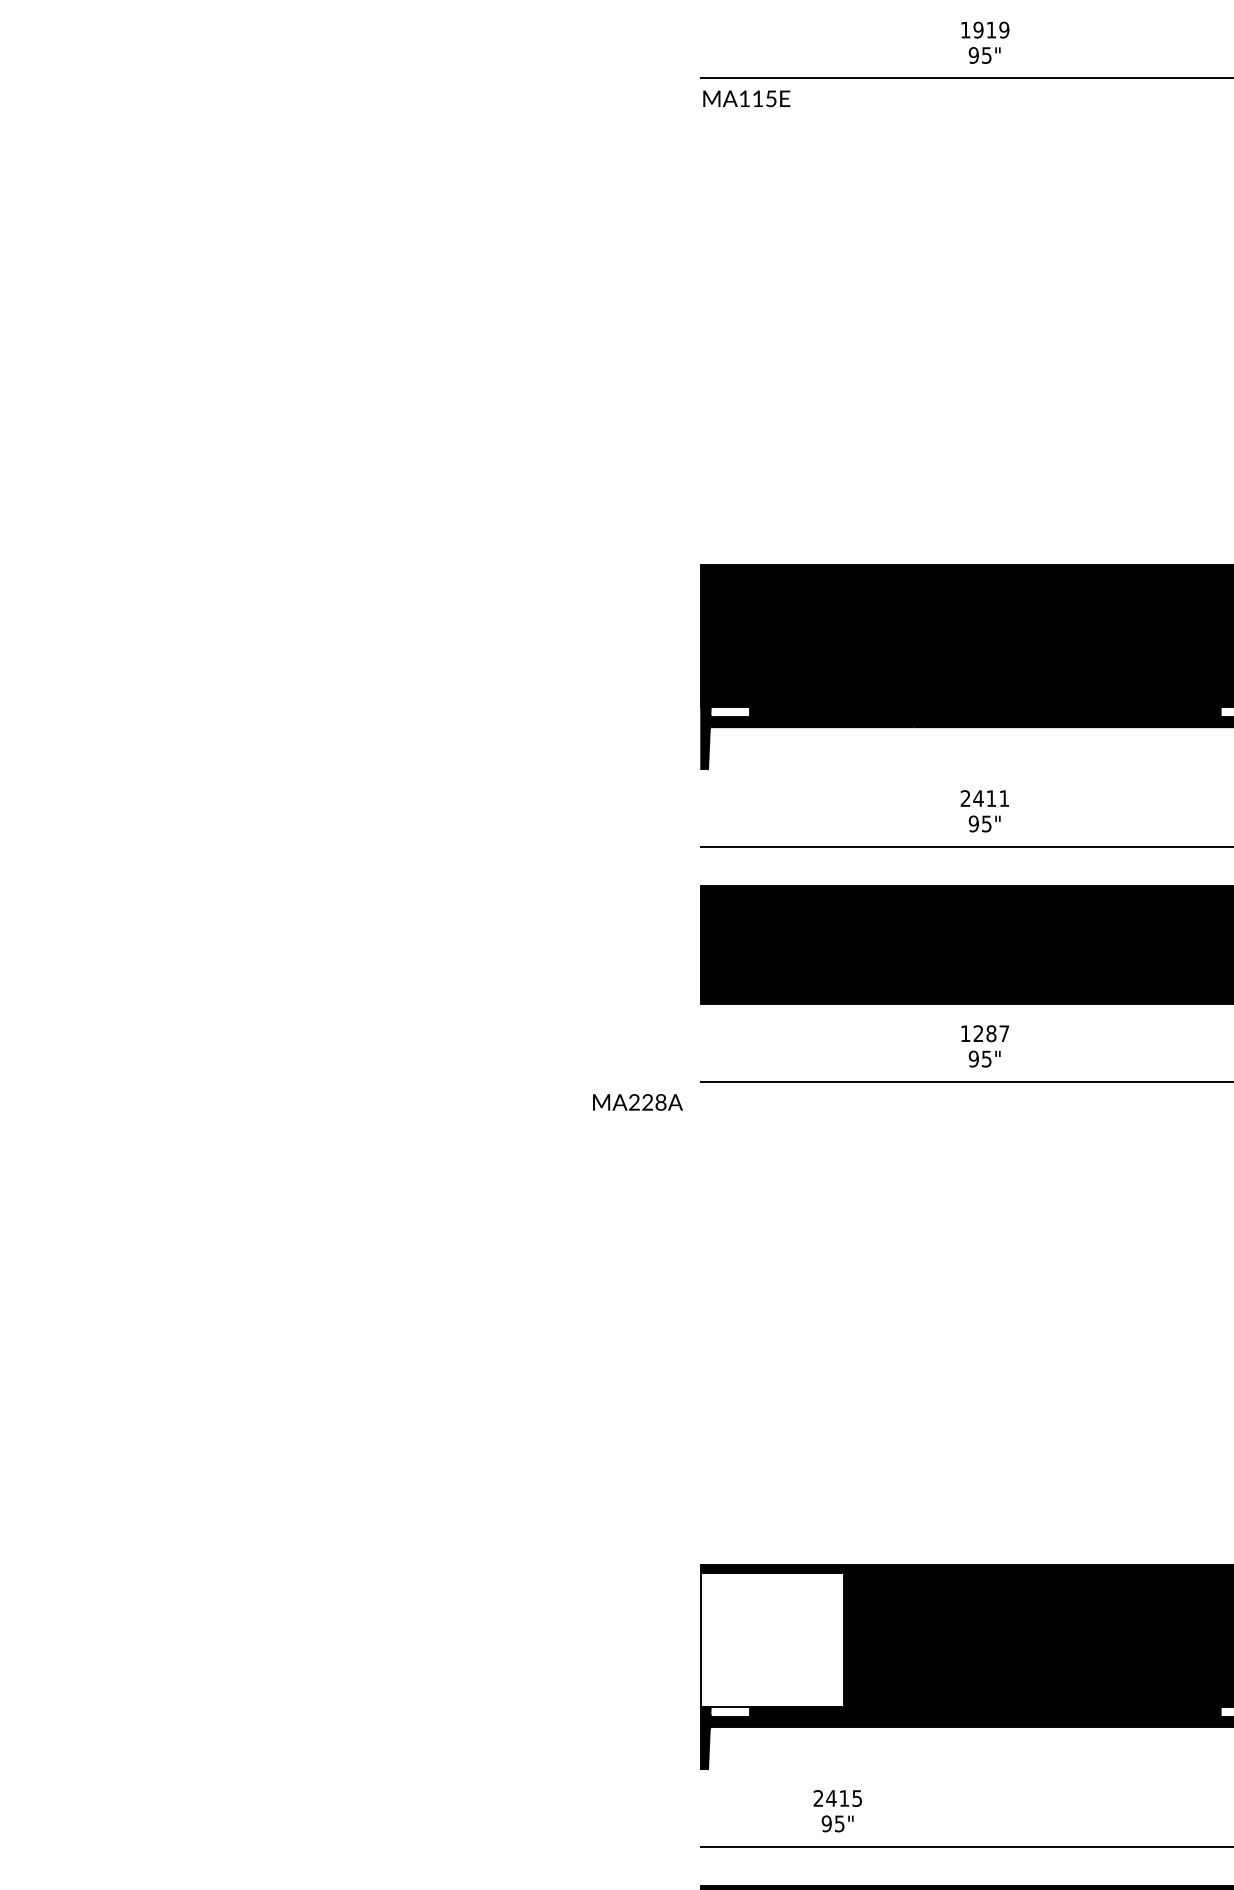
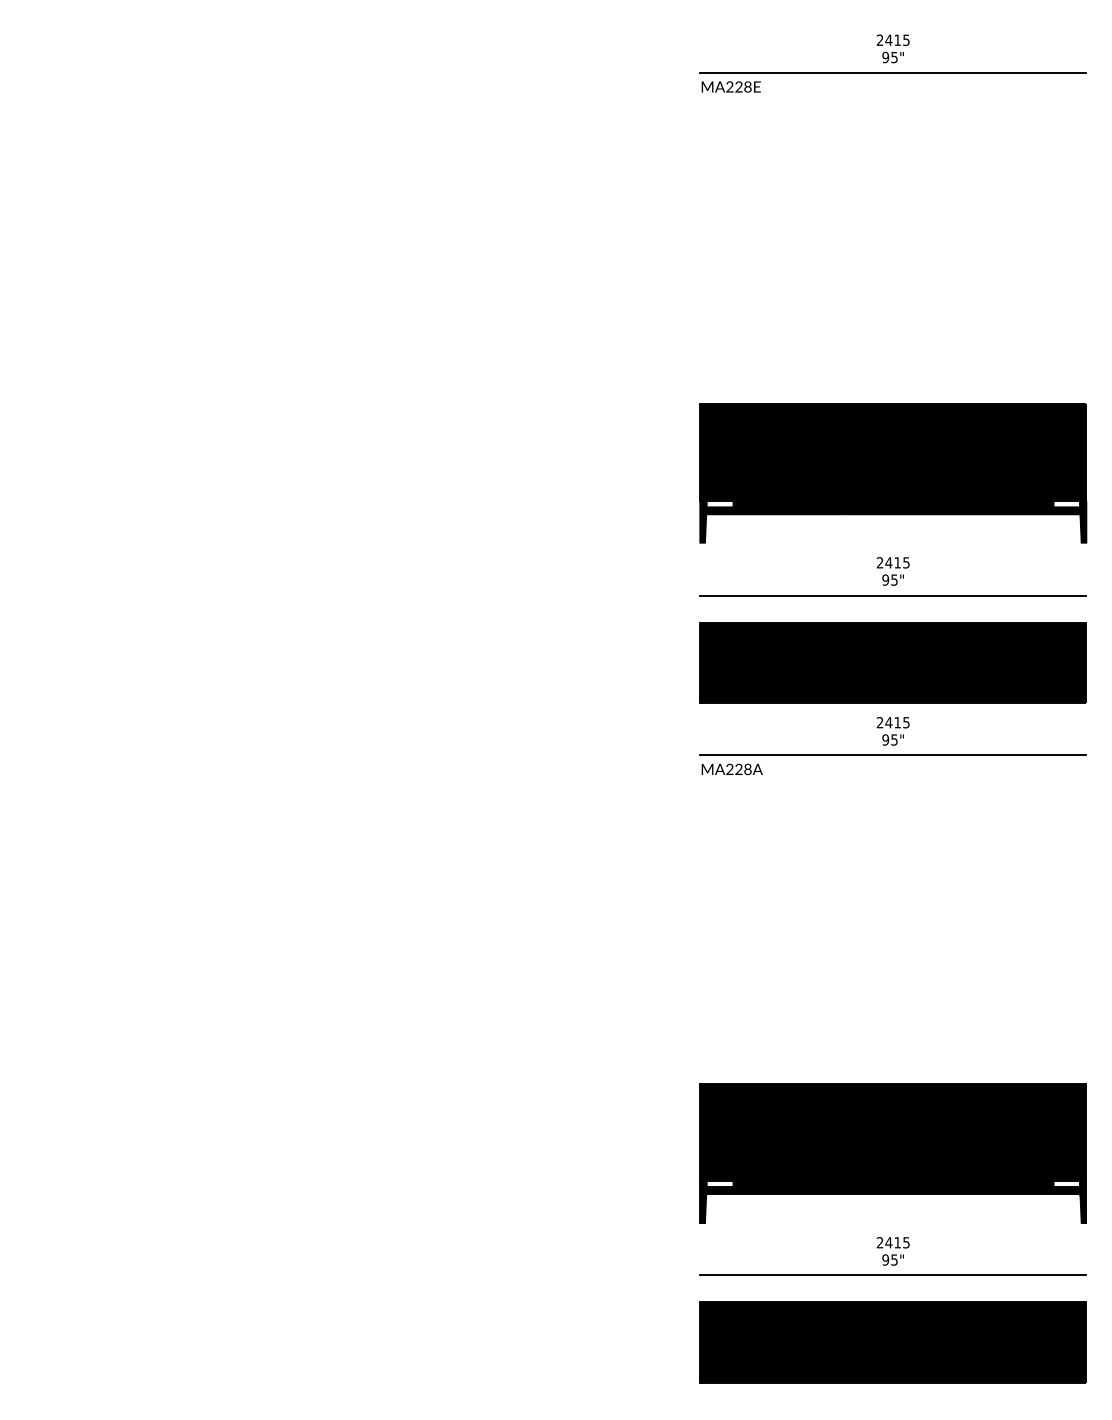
text: (983, 28) -> (892, 39), 1919 -> 2415
text: (757, 98) -> (738, 86), MA115E -> MA228E
text: (1004, 798) -> (906, 562), 2411 -> 2415
text: (983, 1033) -> (892, 722), 1287 -> 2415
text: (636, 1102) -> (731, 769), moved
fill: (772, 1639) -> (748, 1134), added
text: (836, 1811) -> (892, 1251), moved

